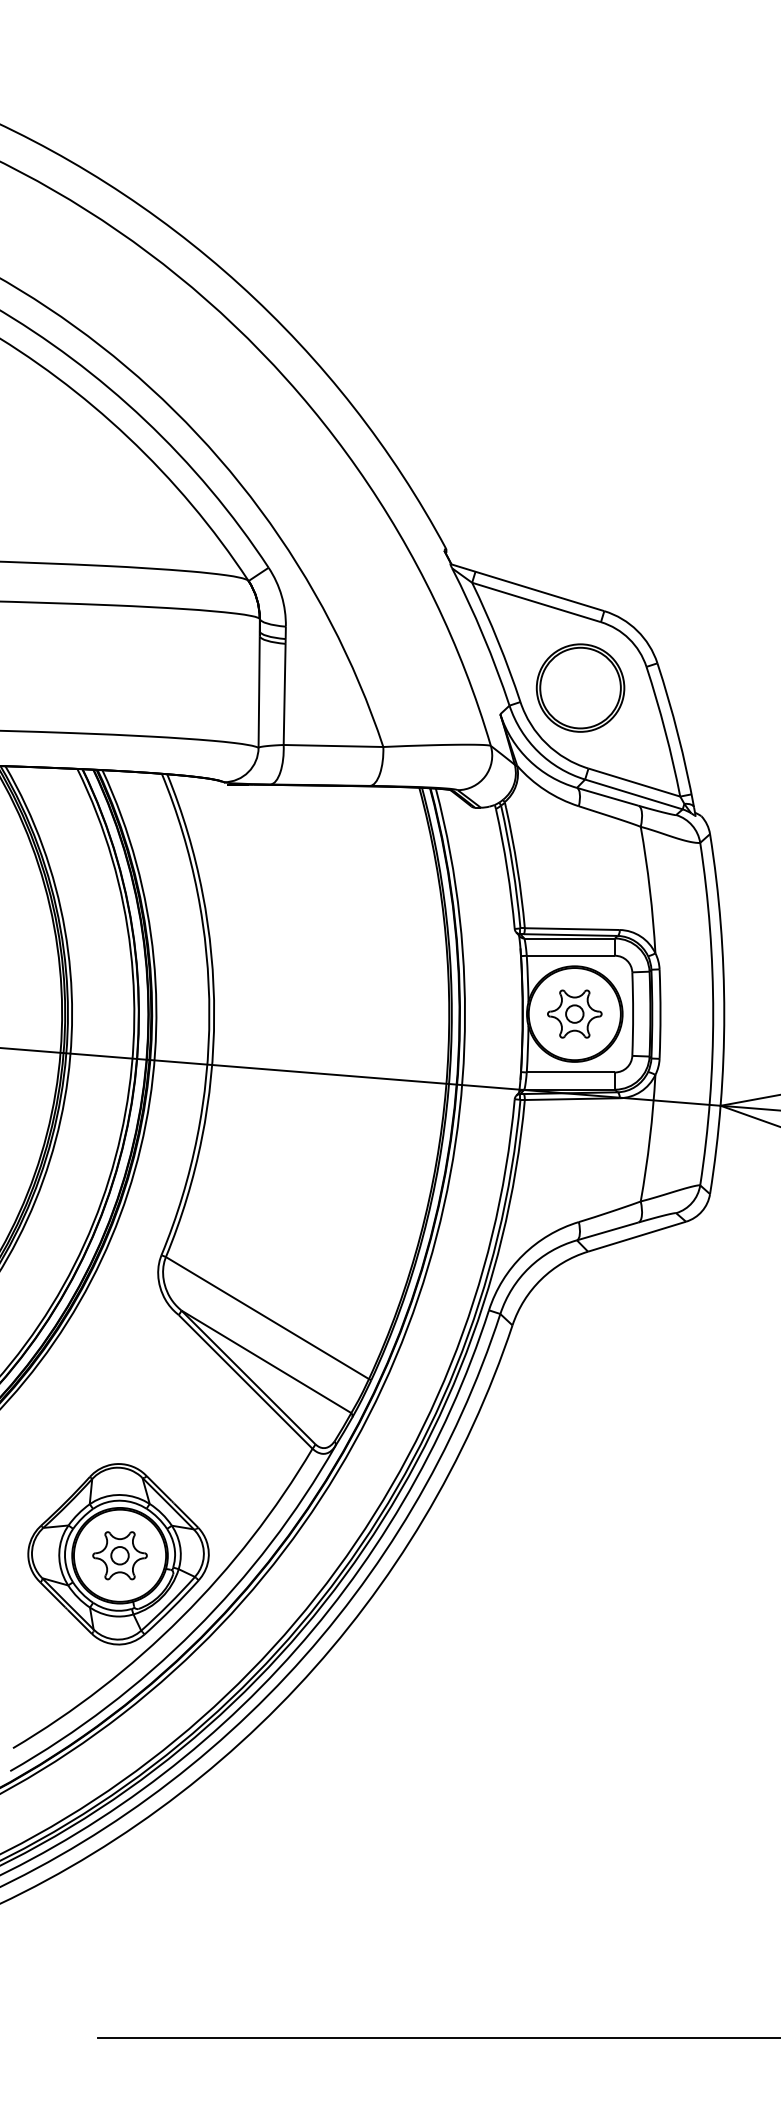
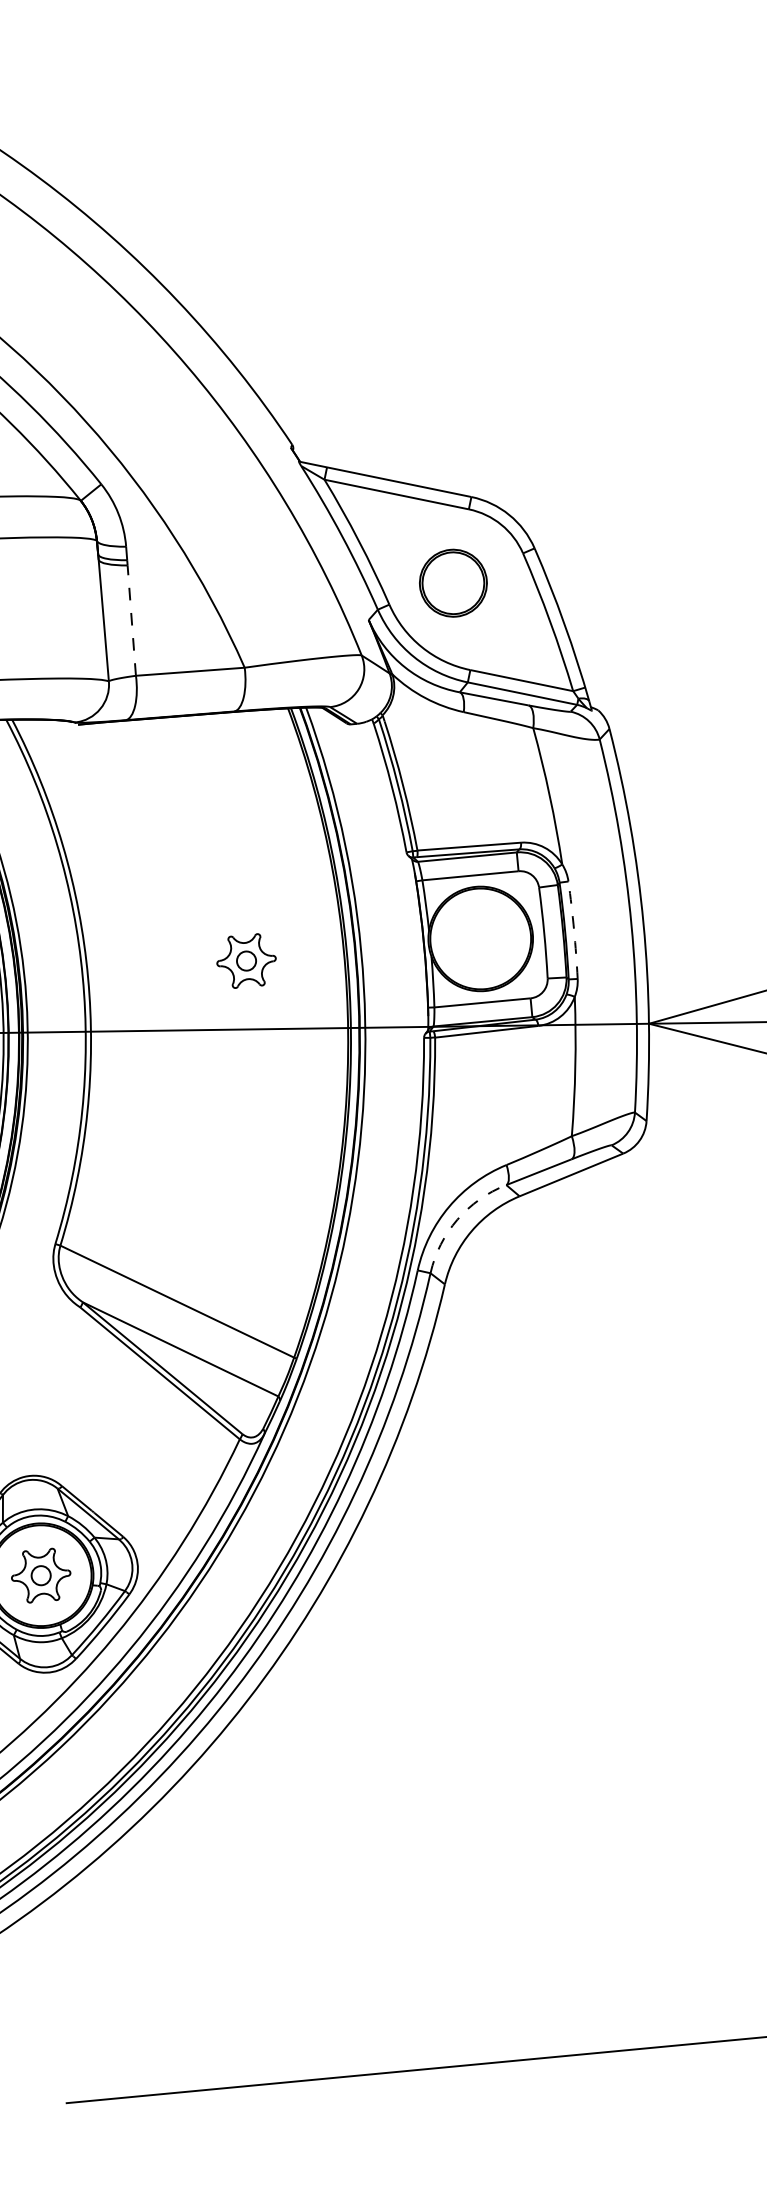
part: (580, 687) -> (453, 582), size x0.7
line: (284, 694) -> (131, 620), solid -> dashed
part: (574, 1013) -> (246, 960), moved
line: (660, 1014) -> (574, 930), solid -> dashed
line: (529, 1267) -> (457, 1219), solid -> dashed

